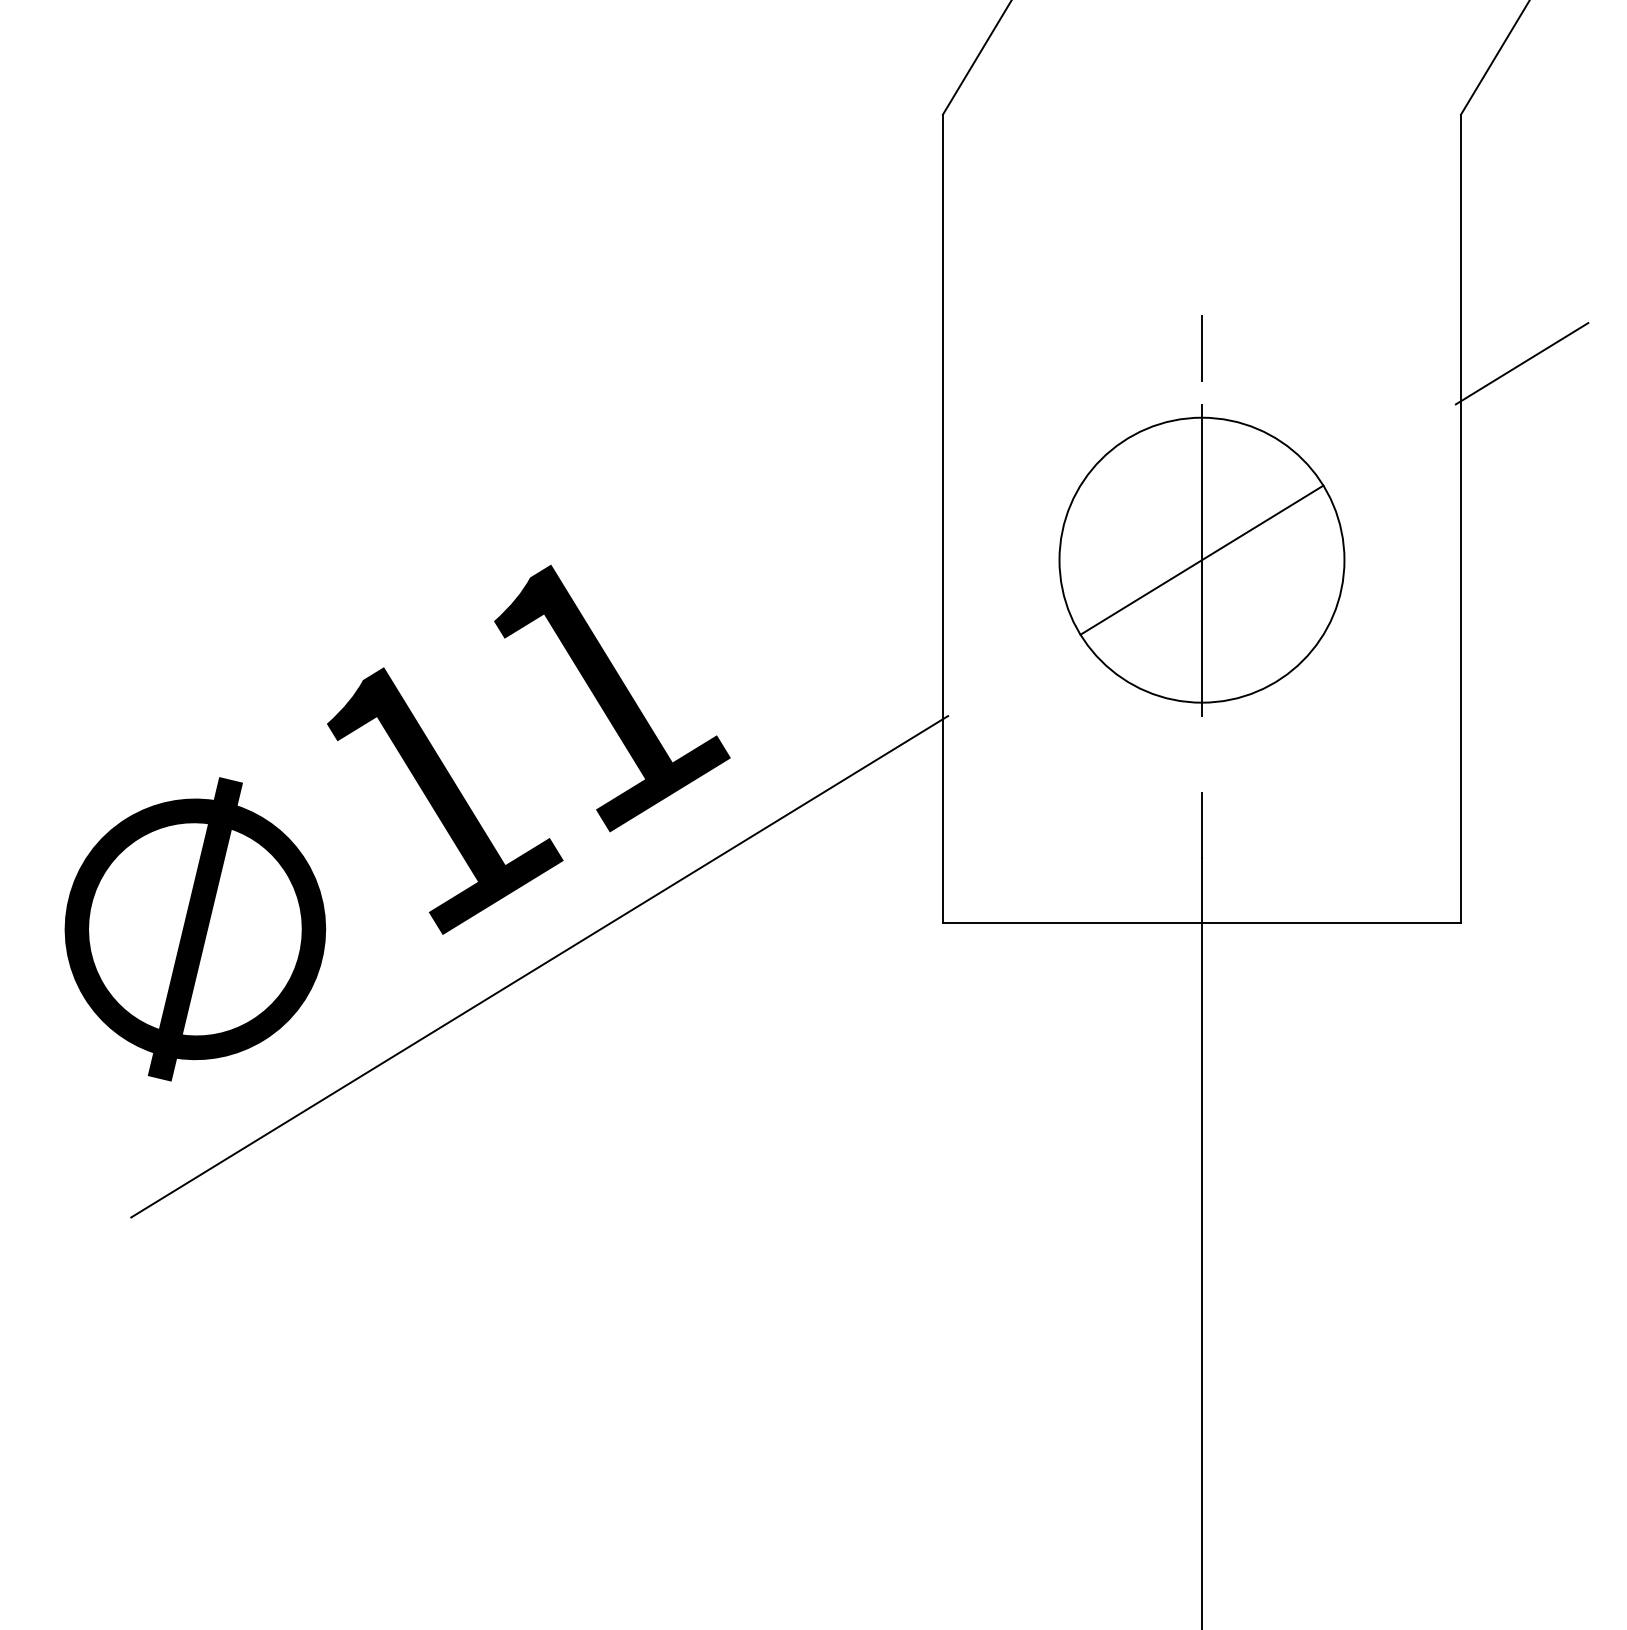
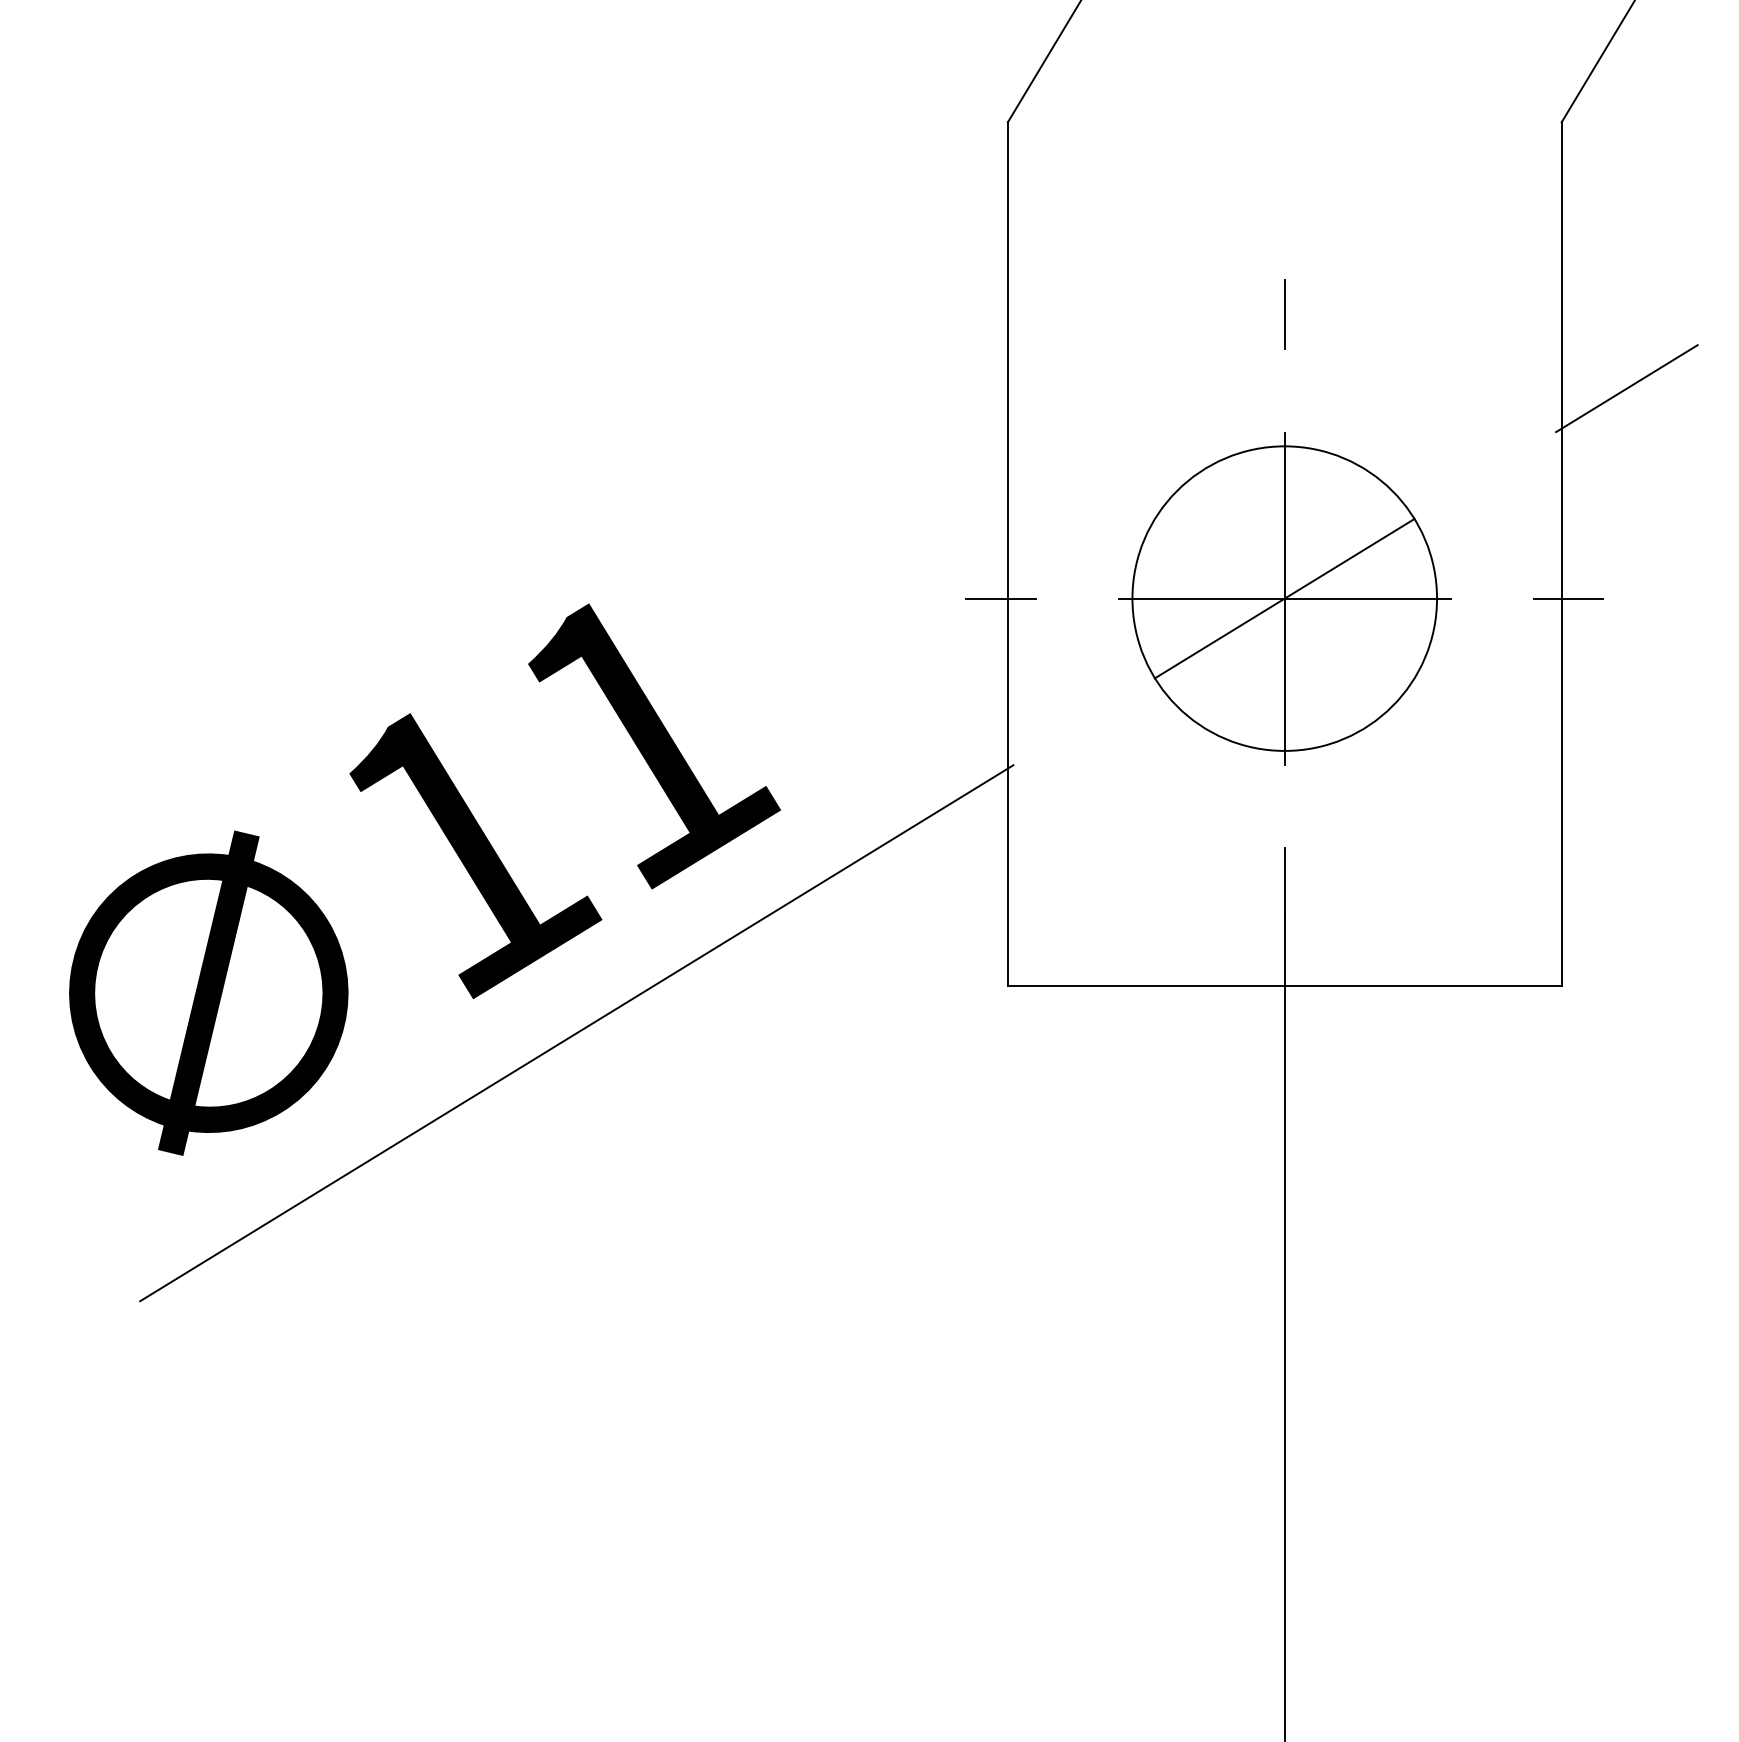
line: (1201, 348) -> (1284, 314), moved
line: (936, 560) -> (1000, 598), added
line: (1201, 560) -> (1284, 598), added
line: (1467, 560) -> (1568, 598), added

